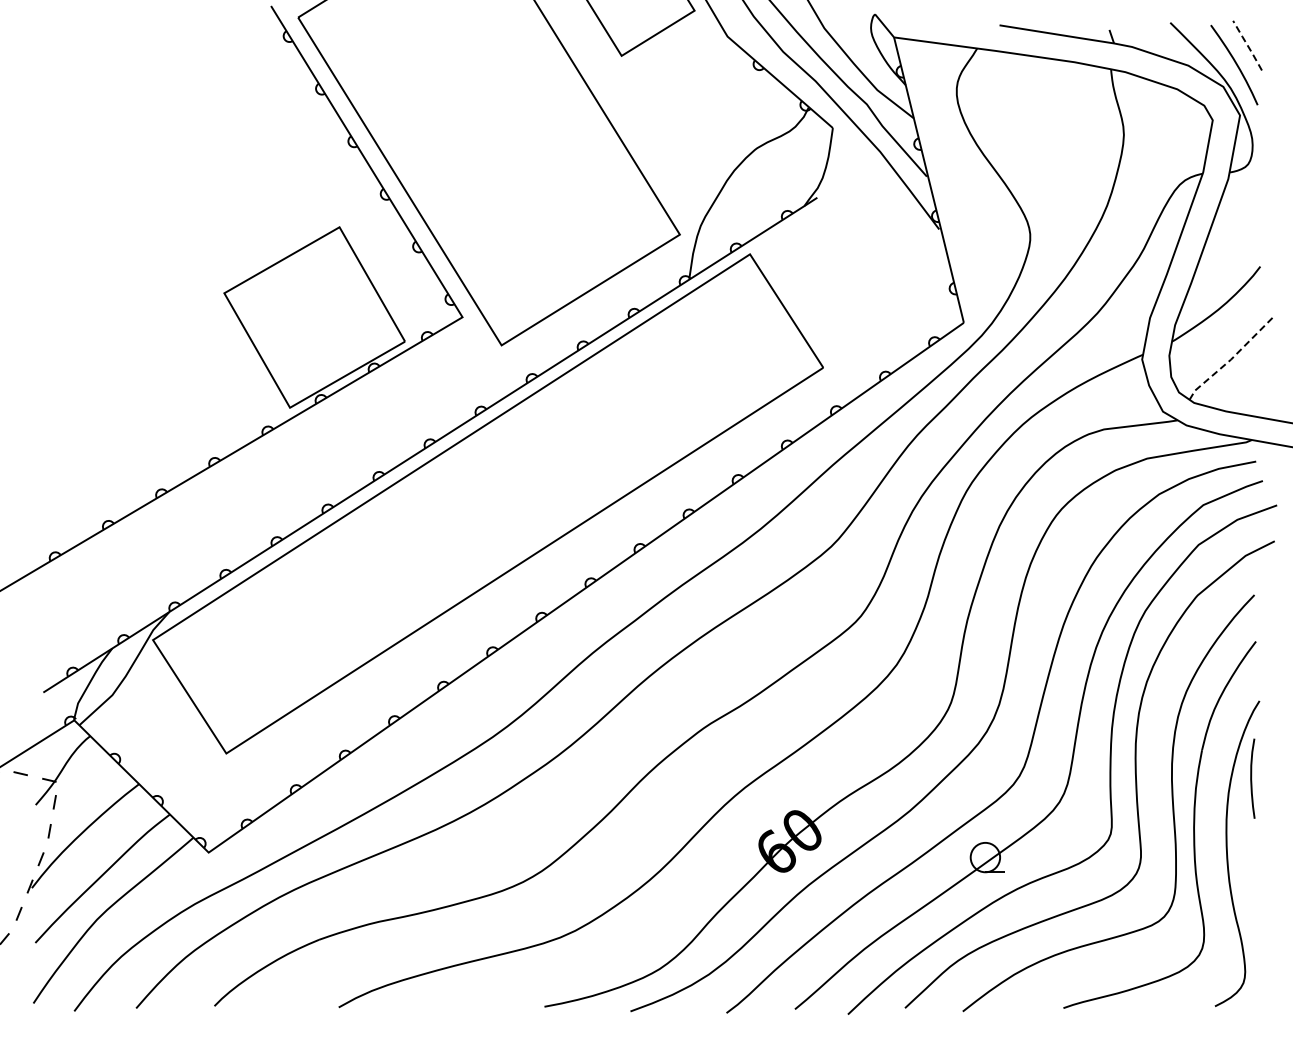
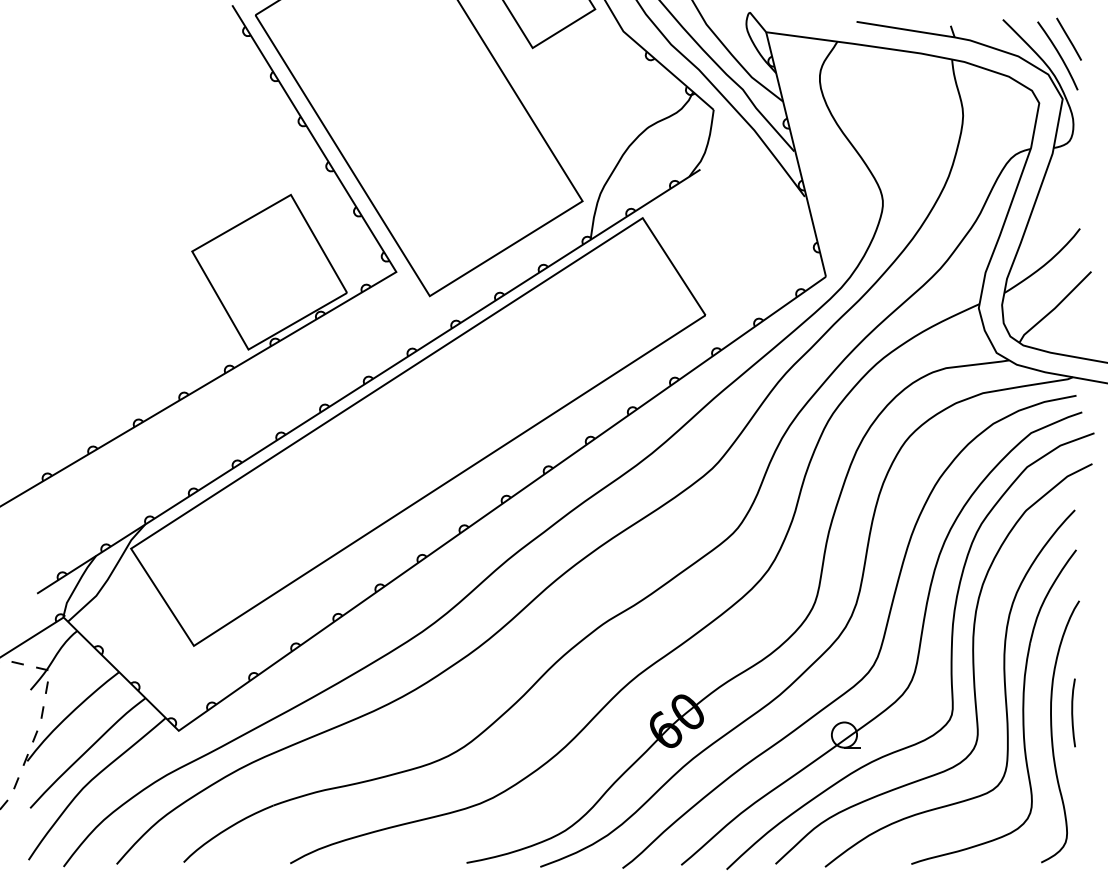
line: (1247, 45) -> (1069, 39), dashed -> solid
line: (1231, 359) -> (1055, 308), dashed -> solid
curve: (1252, 778) -> (1073, 712), moved

